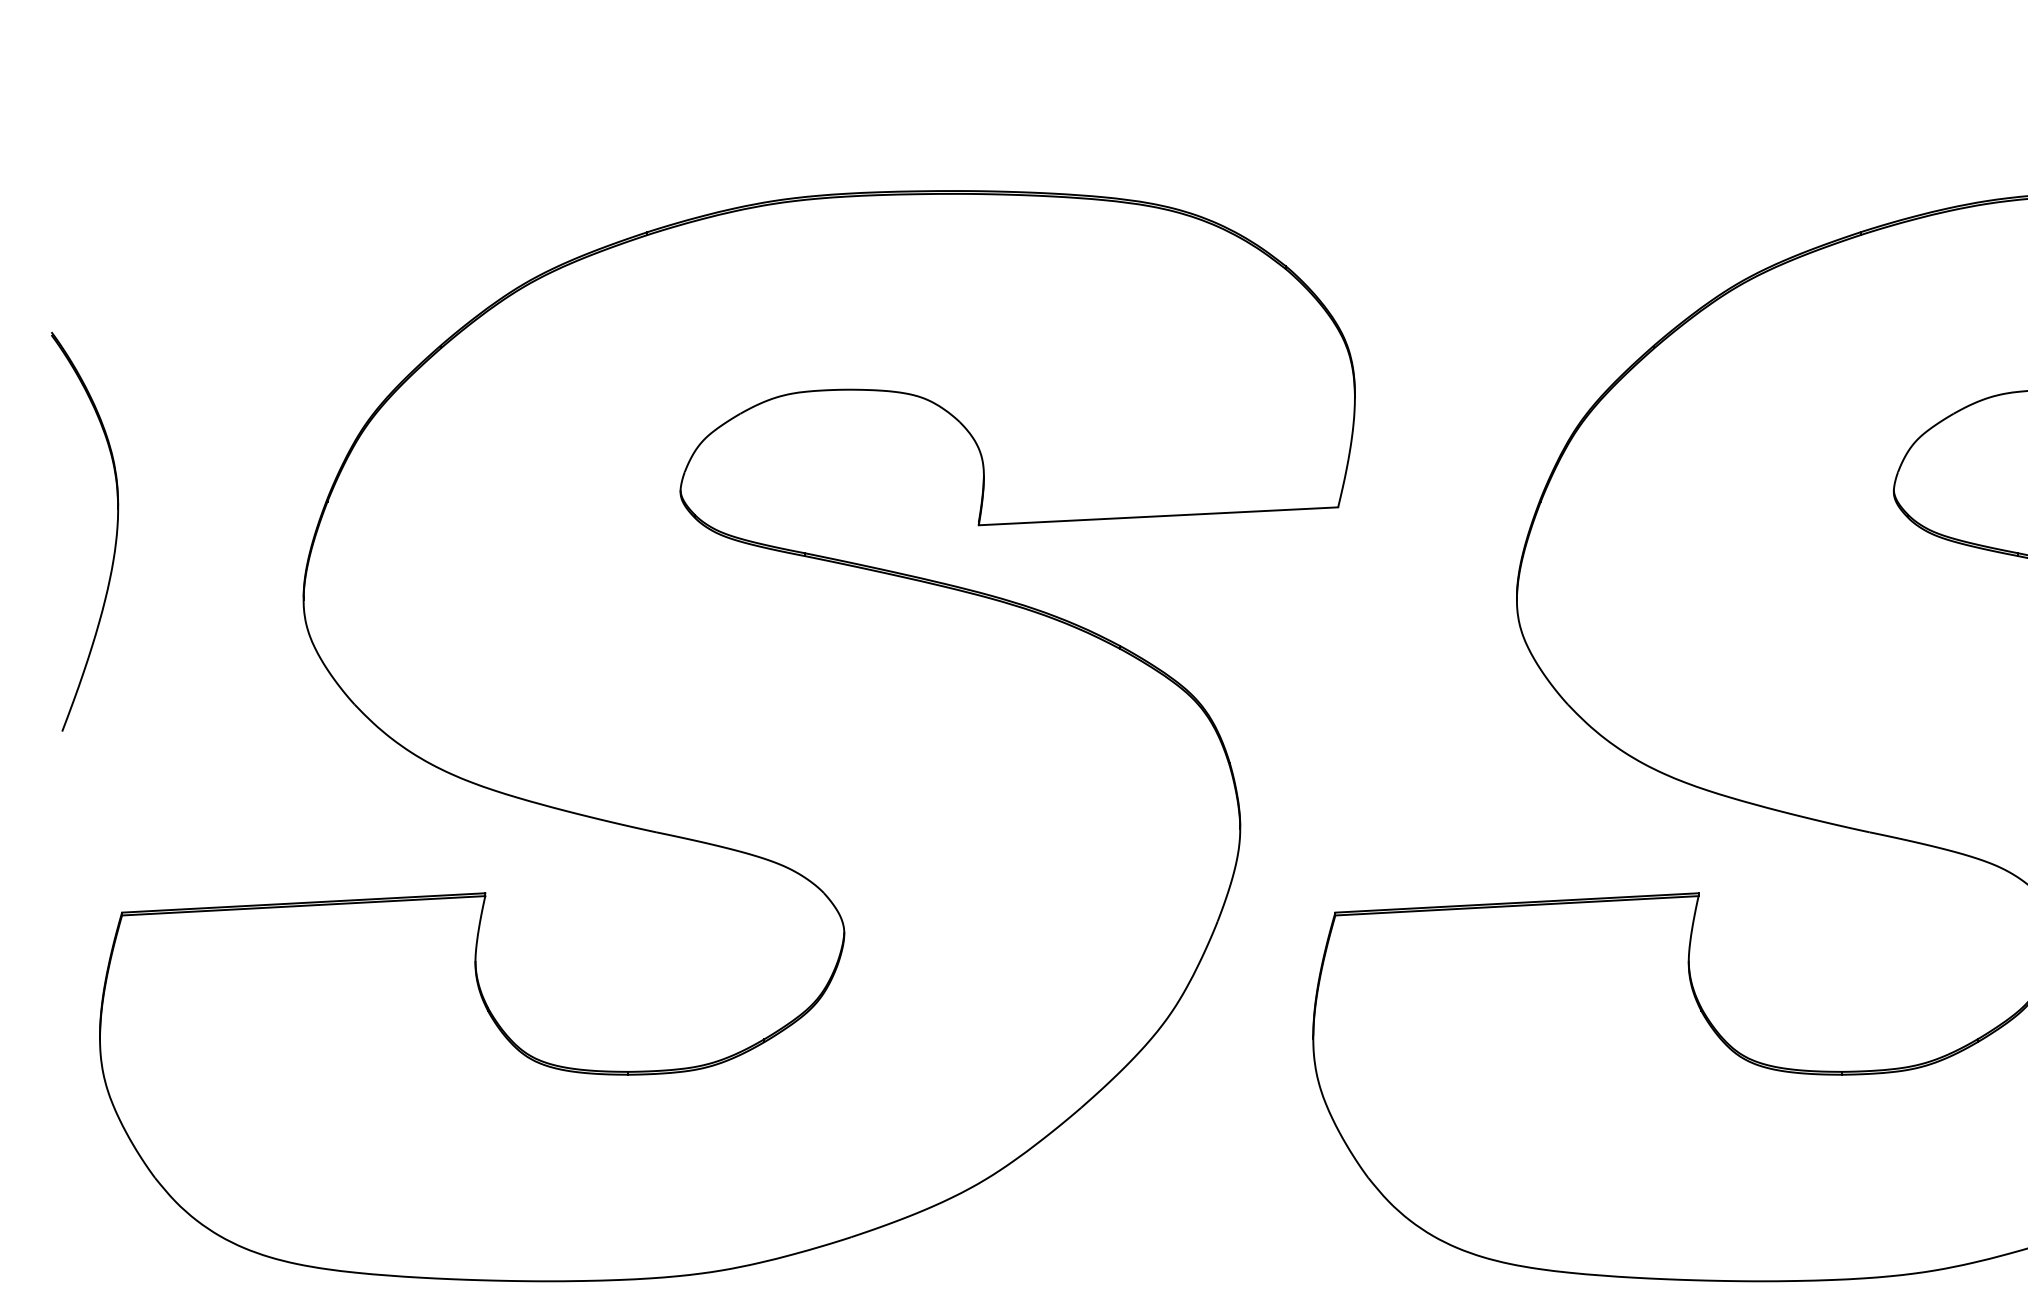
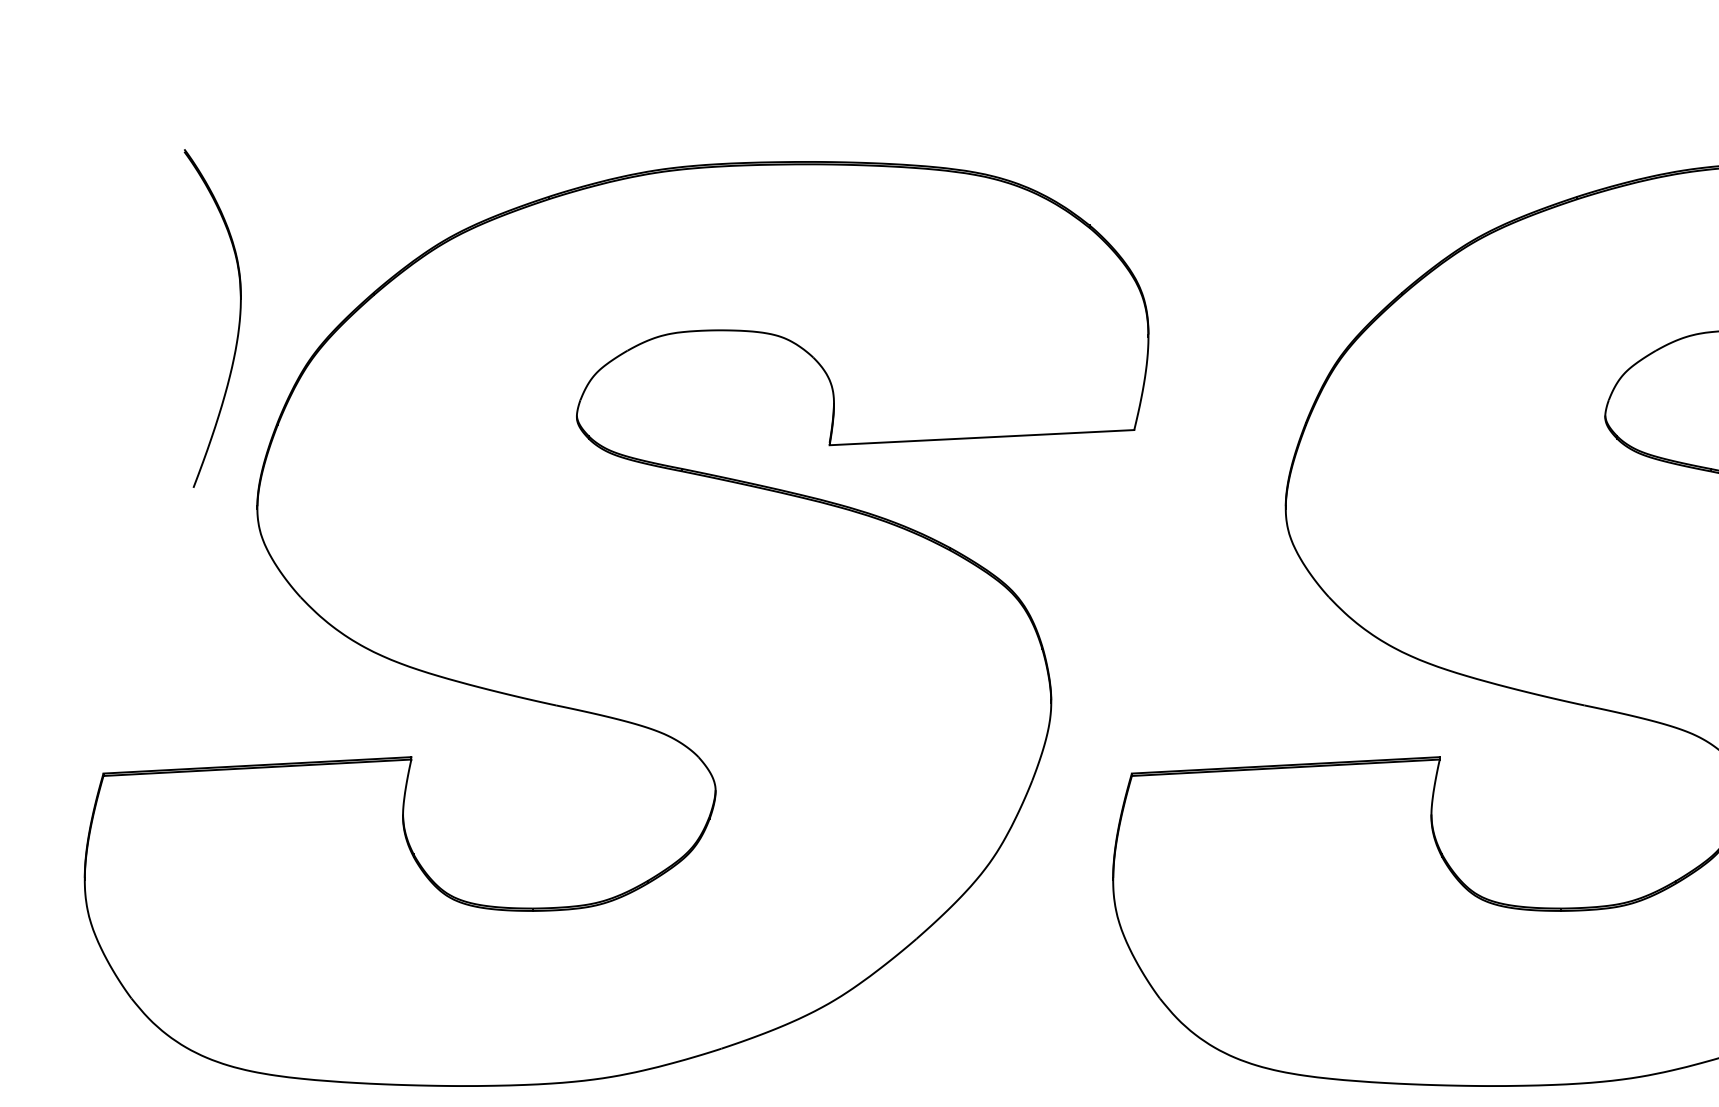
part: (115, 535) -> (238, 321), moved

